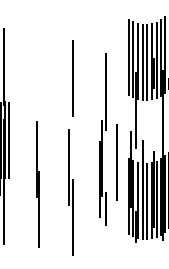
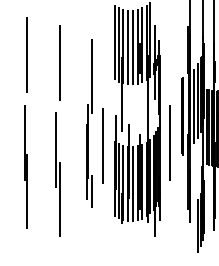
line: (38, 69) -> (26, 54), added

